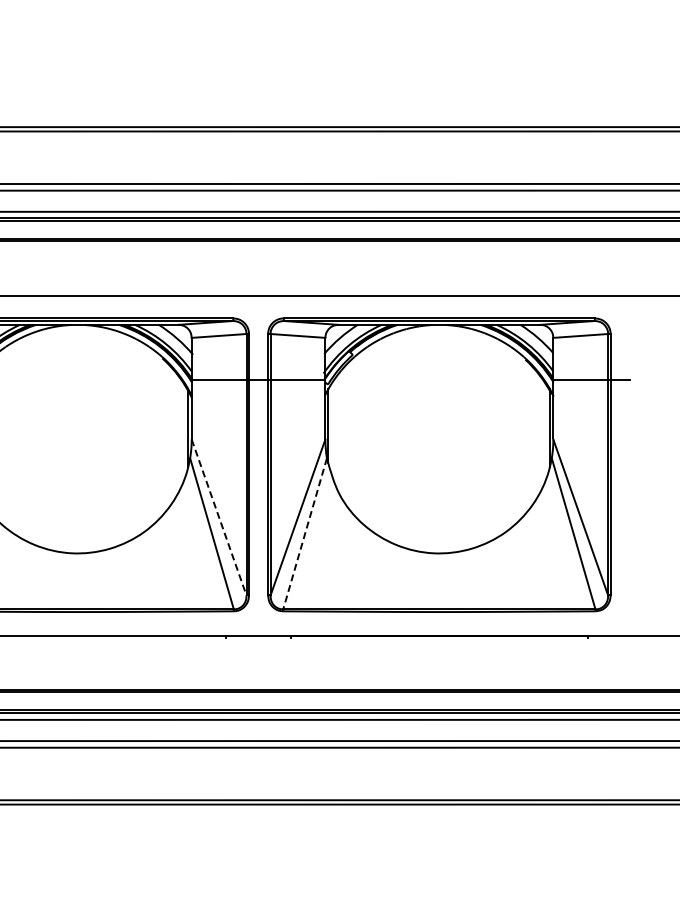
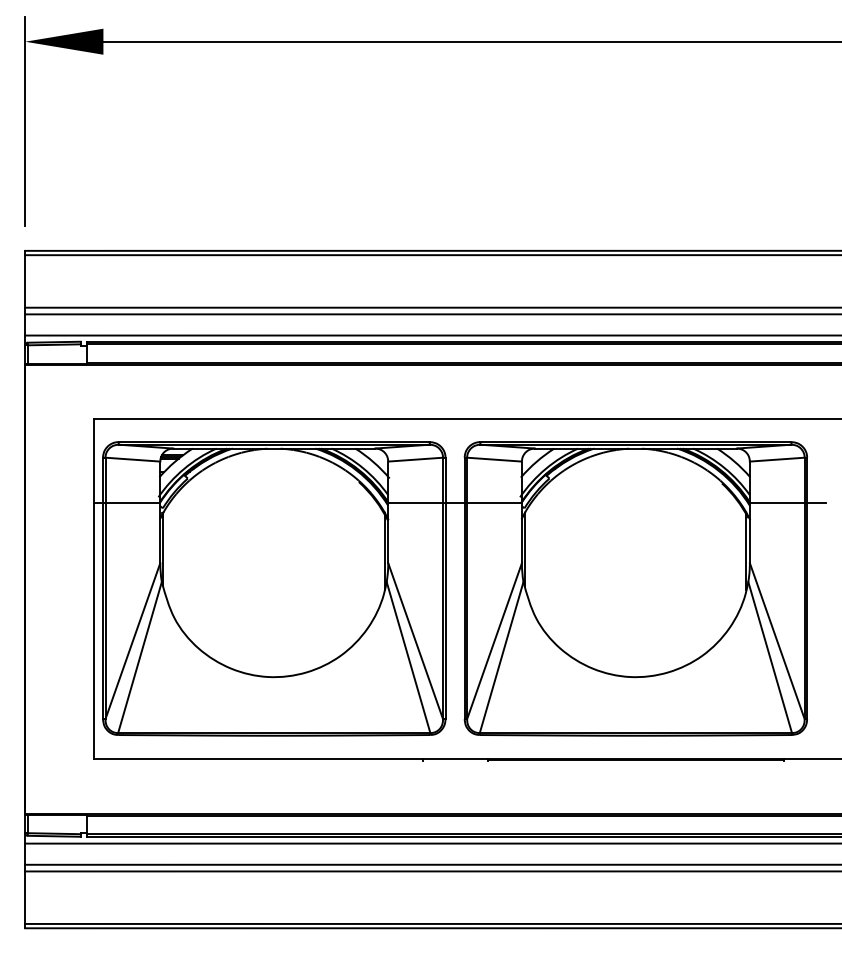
line: (218, 517) -> (415, 641), dashed -> solid
line: (304, 533) -> (501, 657), dashed -> solid

